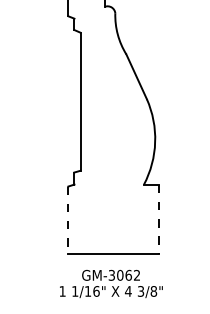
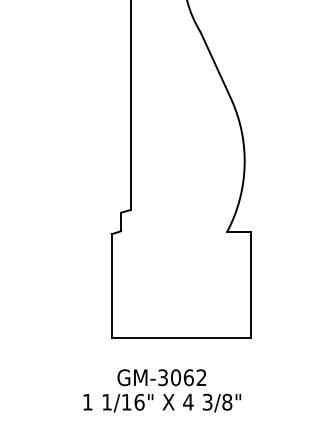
line: (159, 219) -> (251, 284), dashed -> solid
line: (68, 220) -> (112, 286), dashed -> solid
text: (111, 283) -> (162, 390), moved

